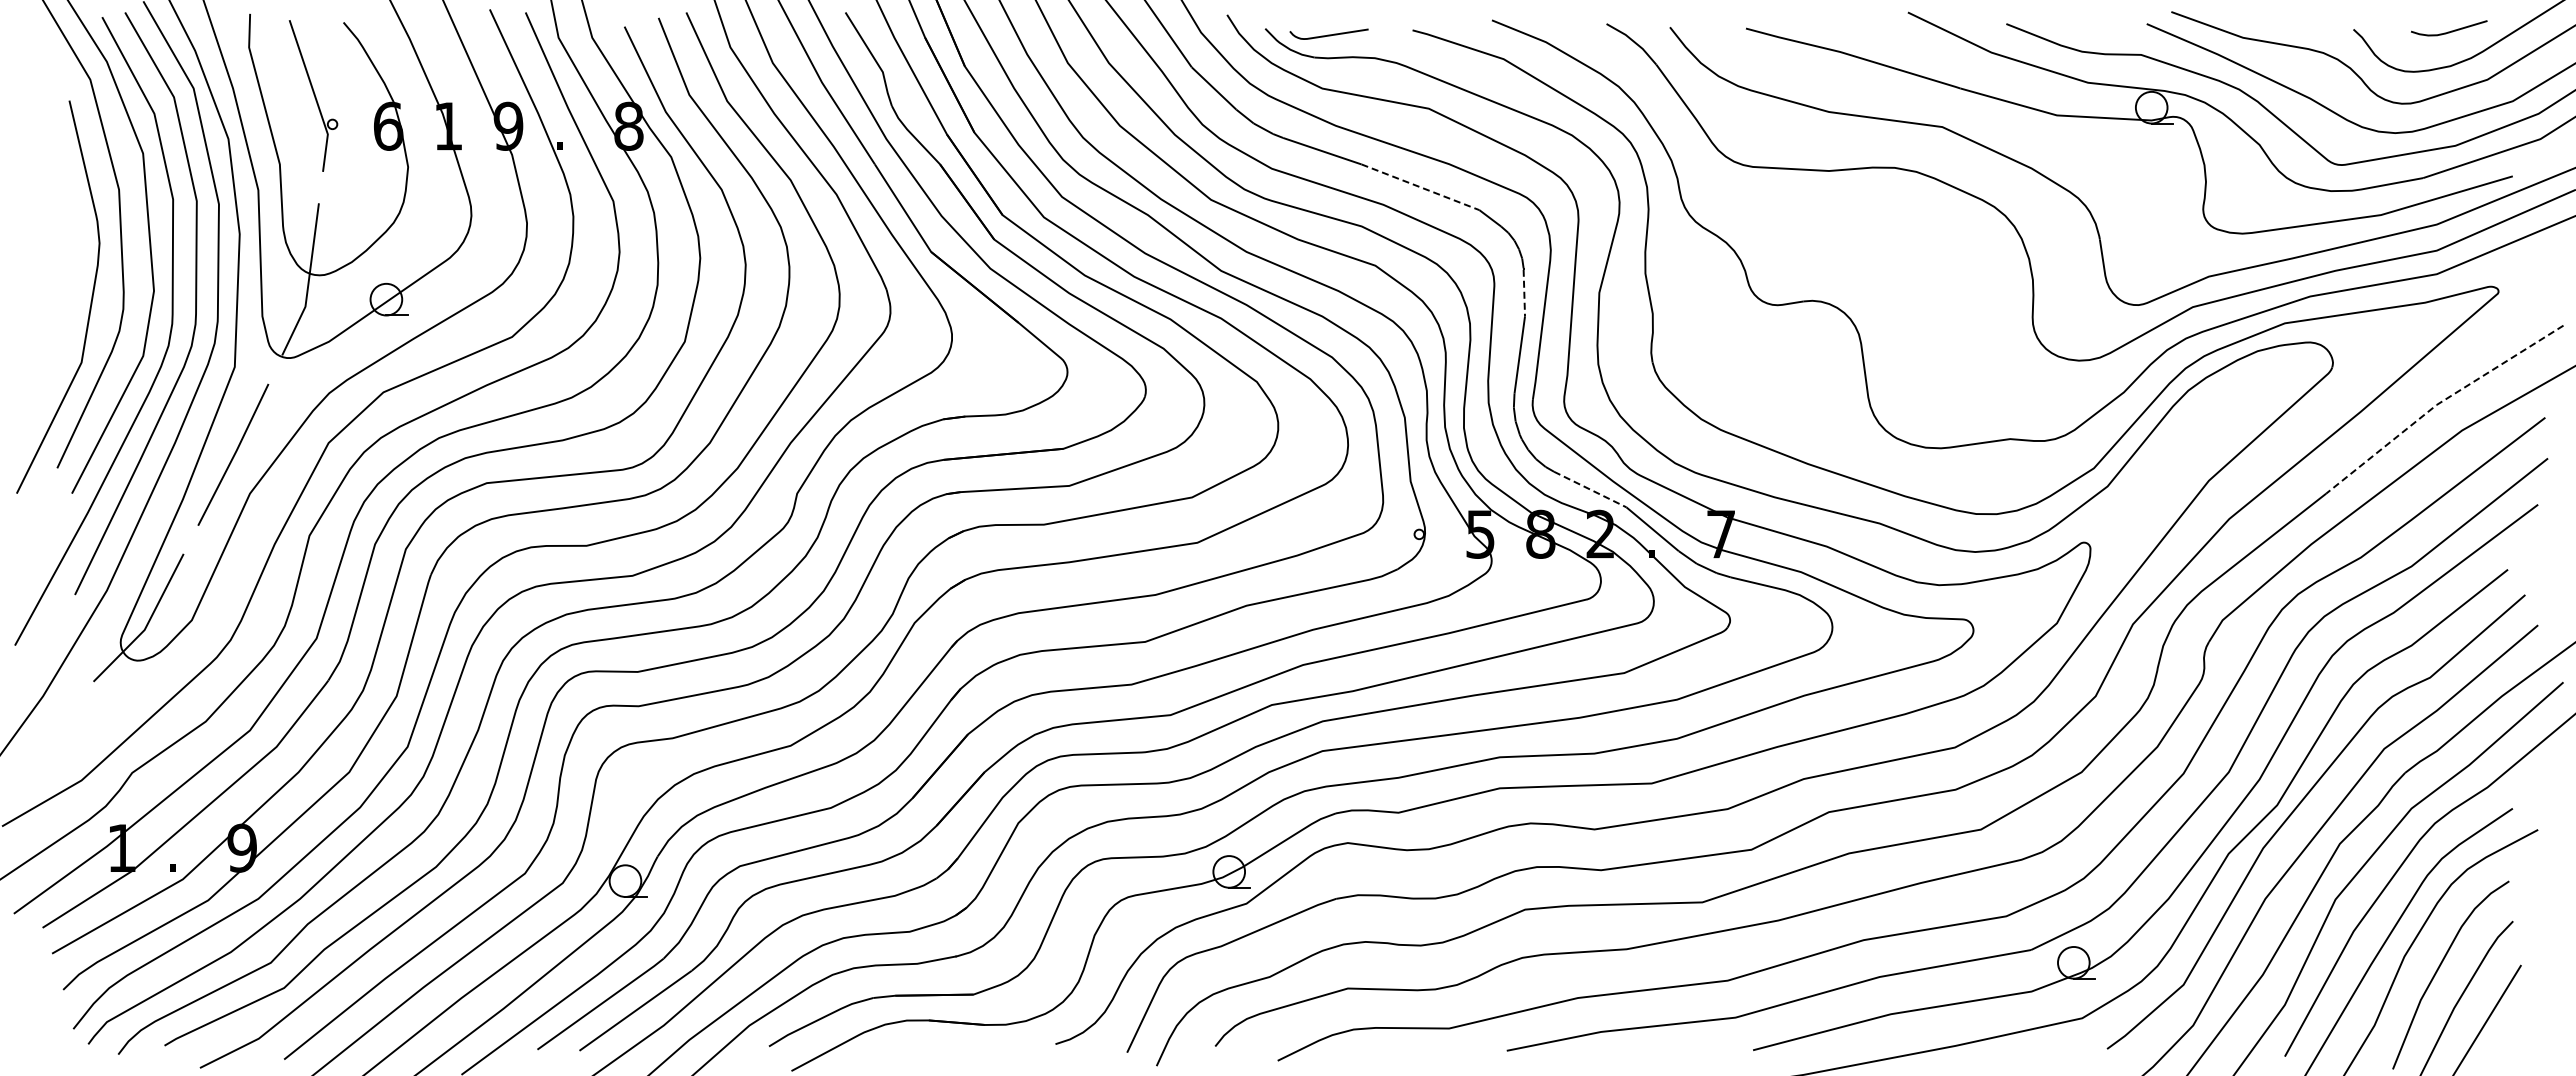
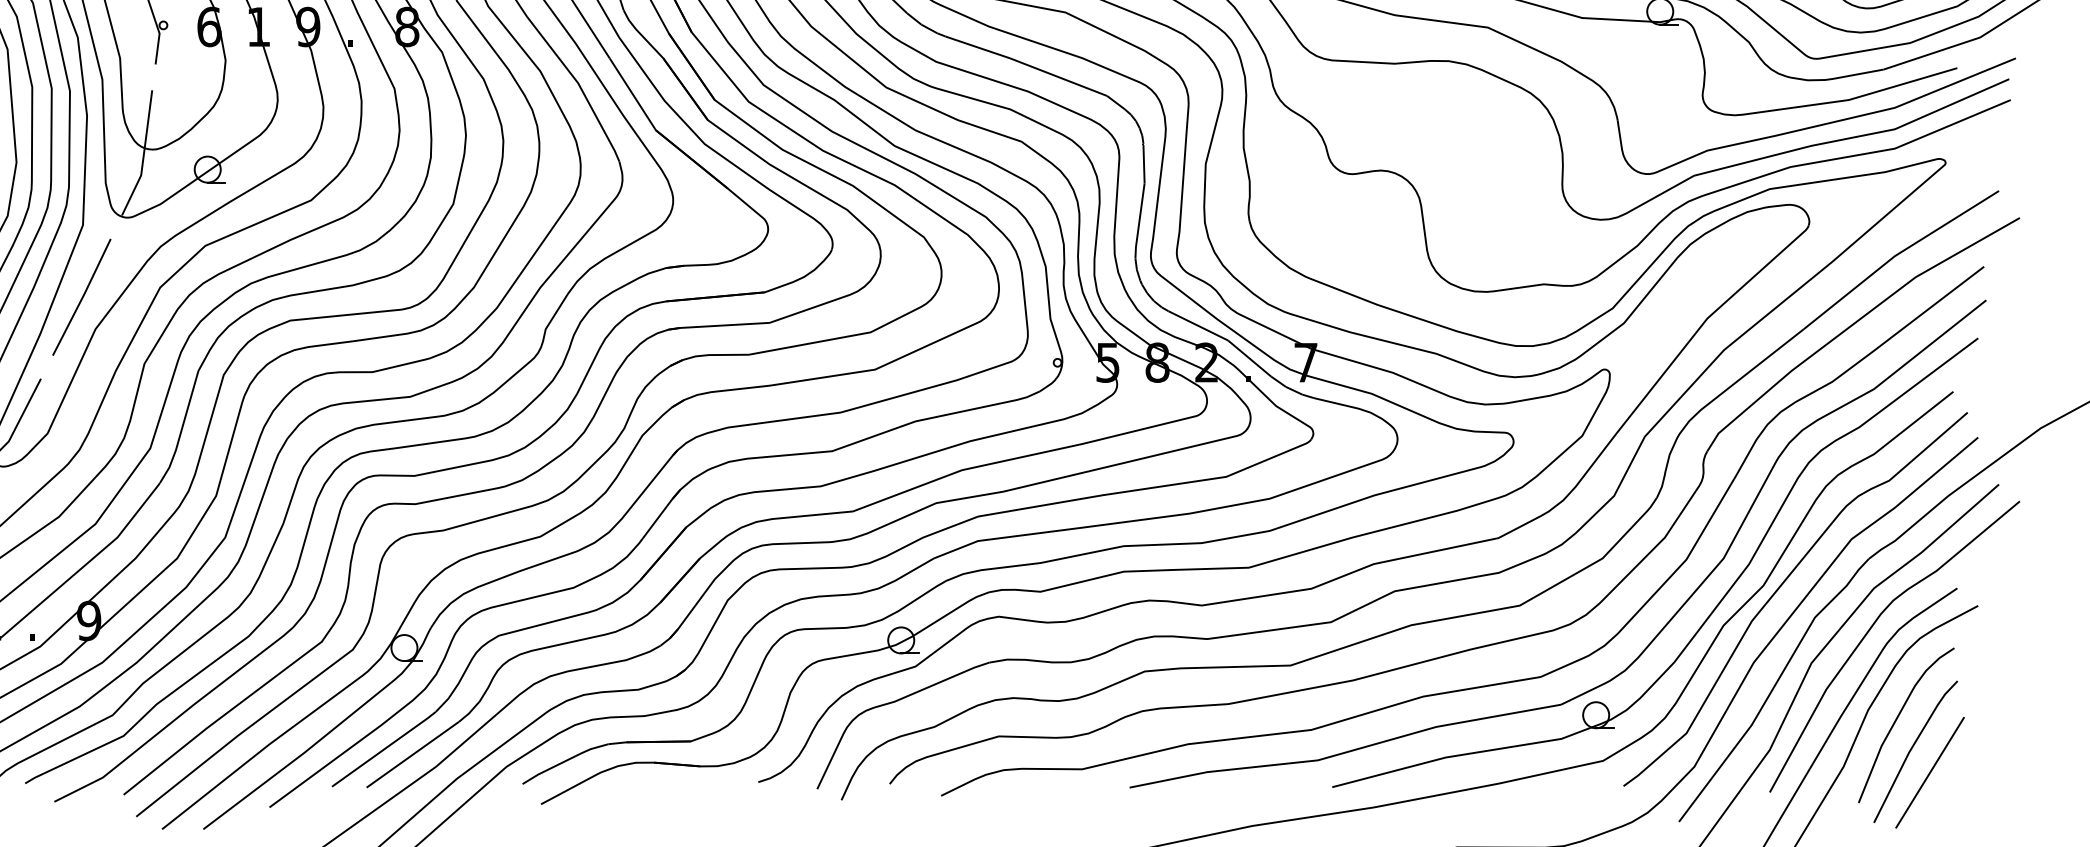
line: (1420, 187) -> (1058, 77), dashed -> solid
line: (1524, 293) -> (1144, 164), dashed -> solid
line: (2439, 403) -> (1897, 255), dashed -> solid
line: (1590, 489) -> (1198, 325), dashed -> solid

